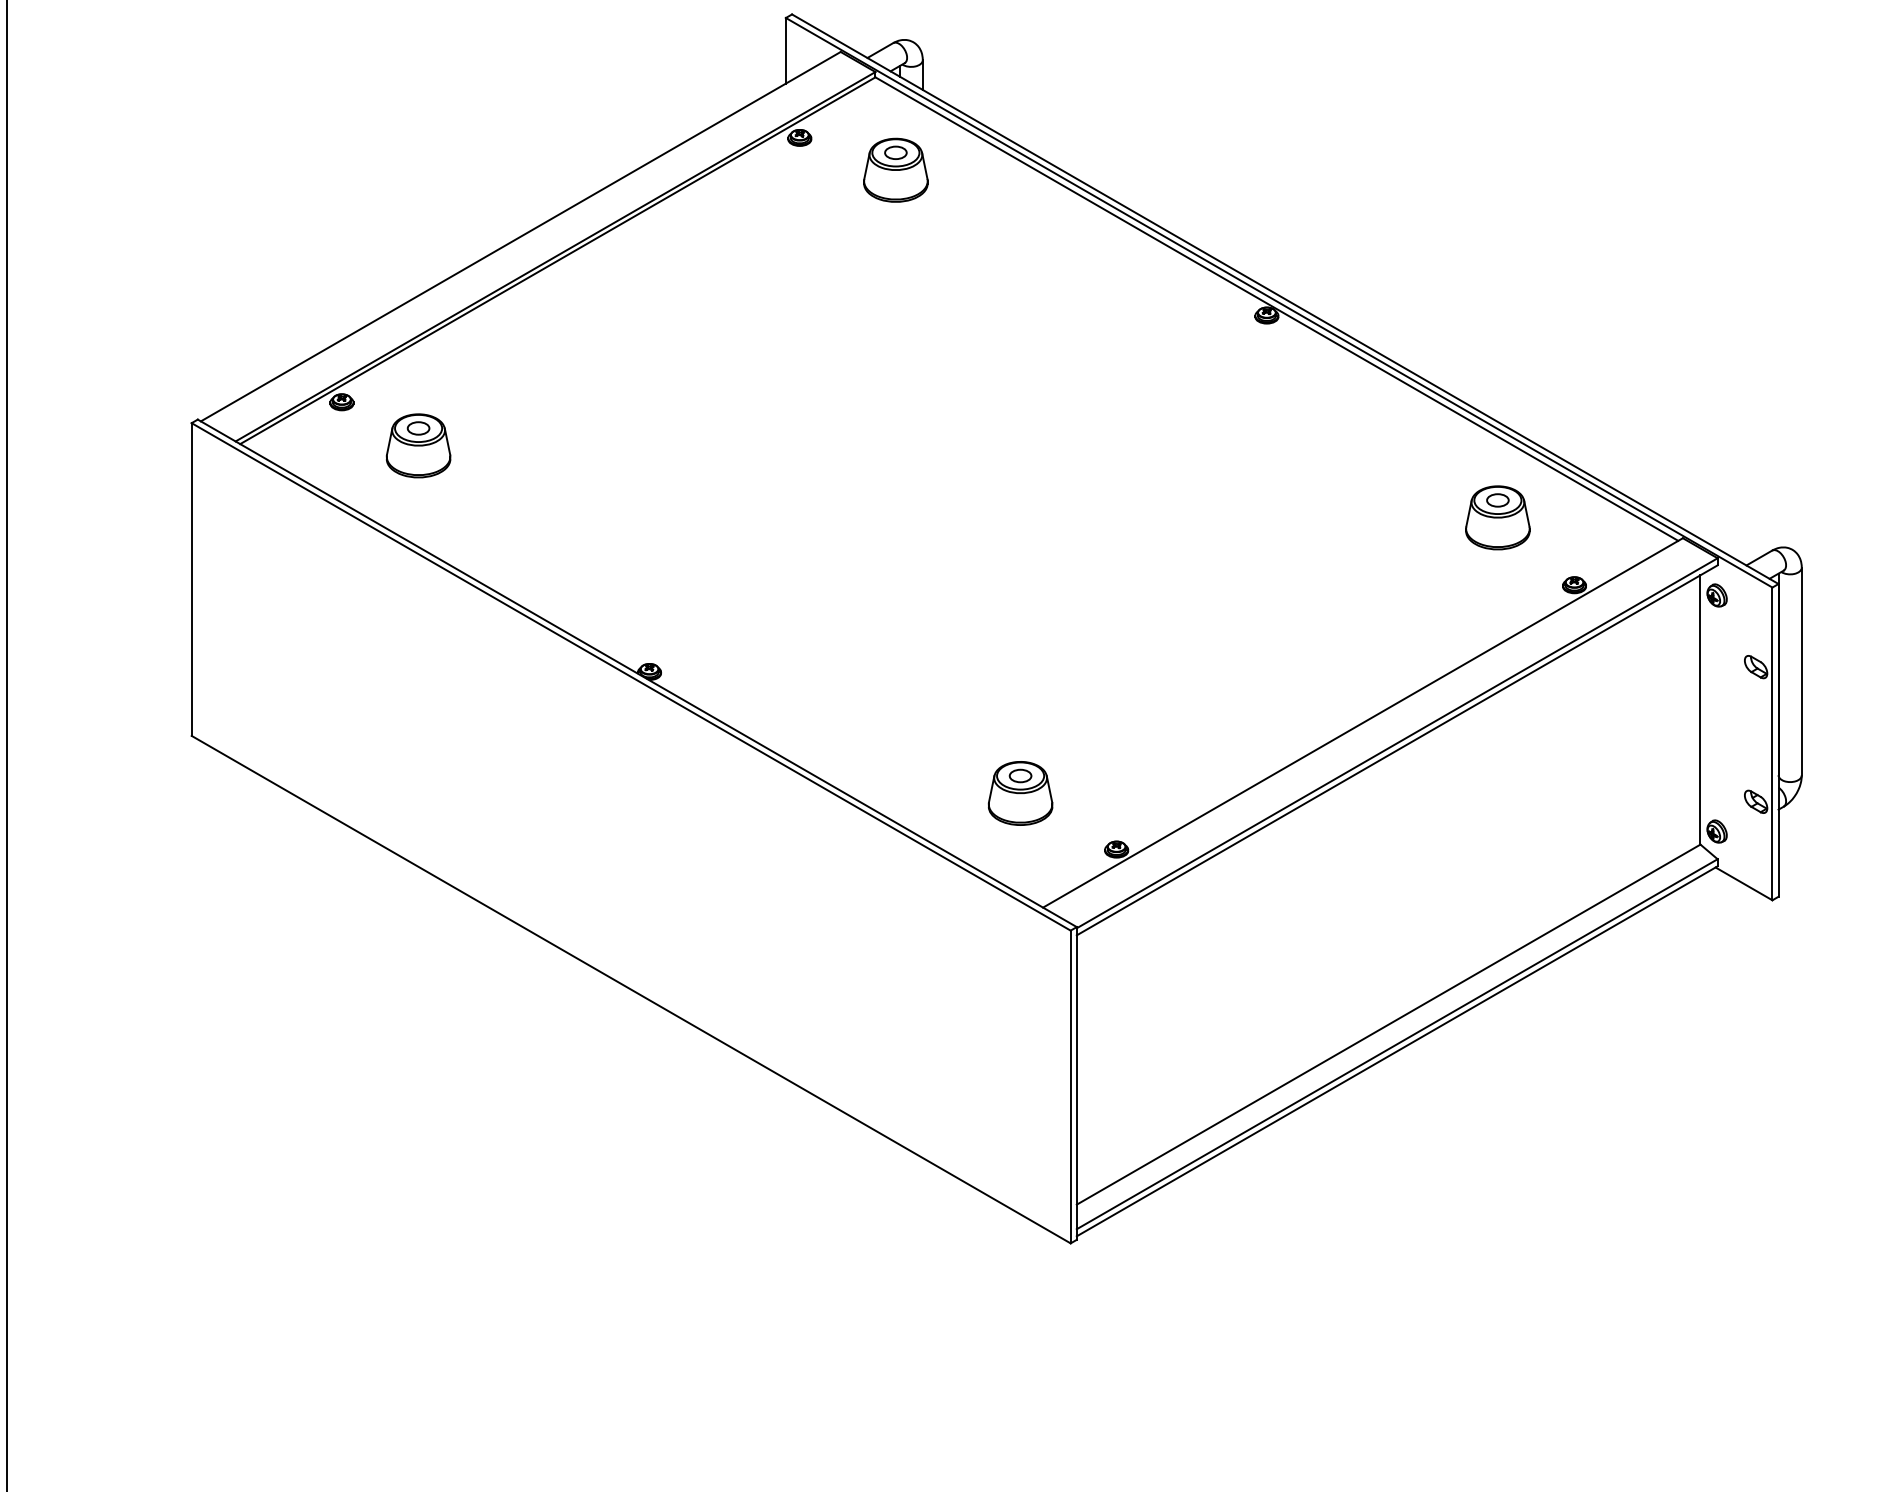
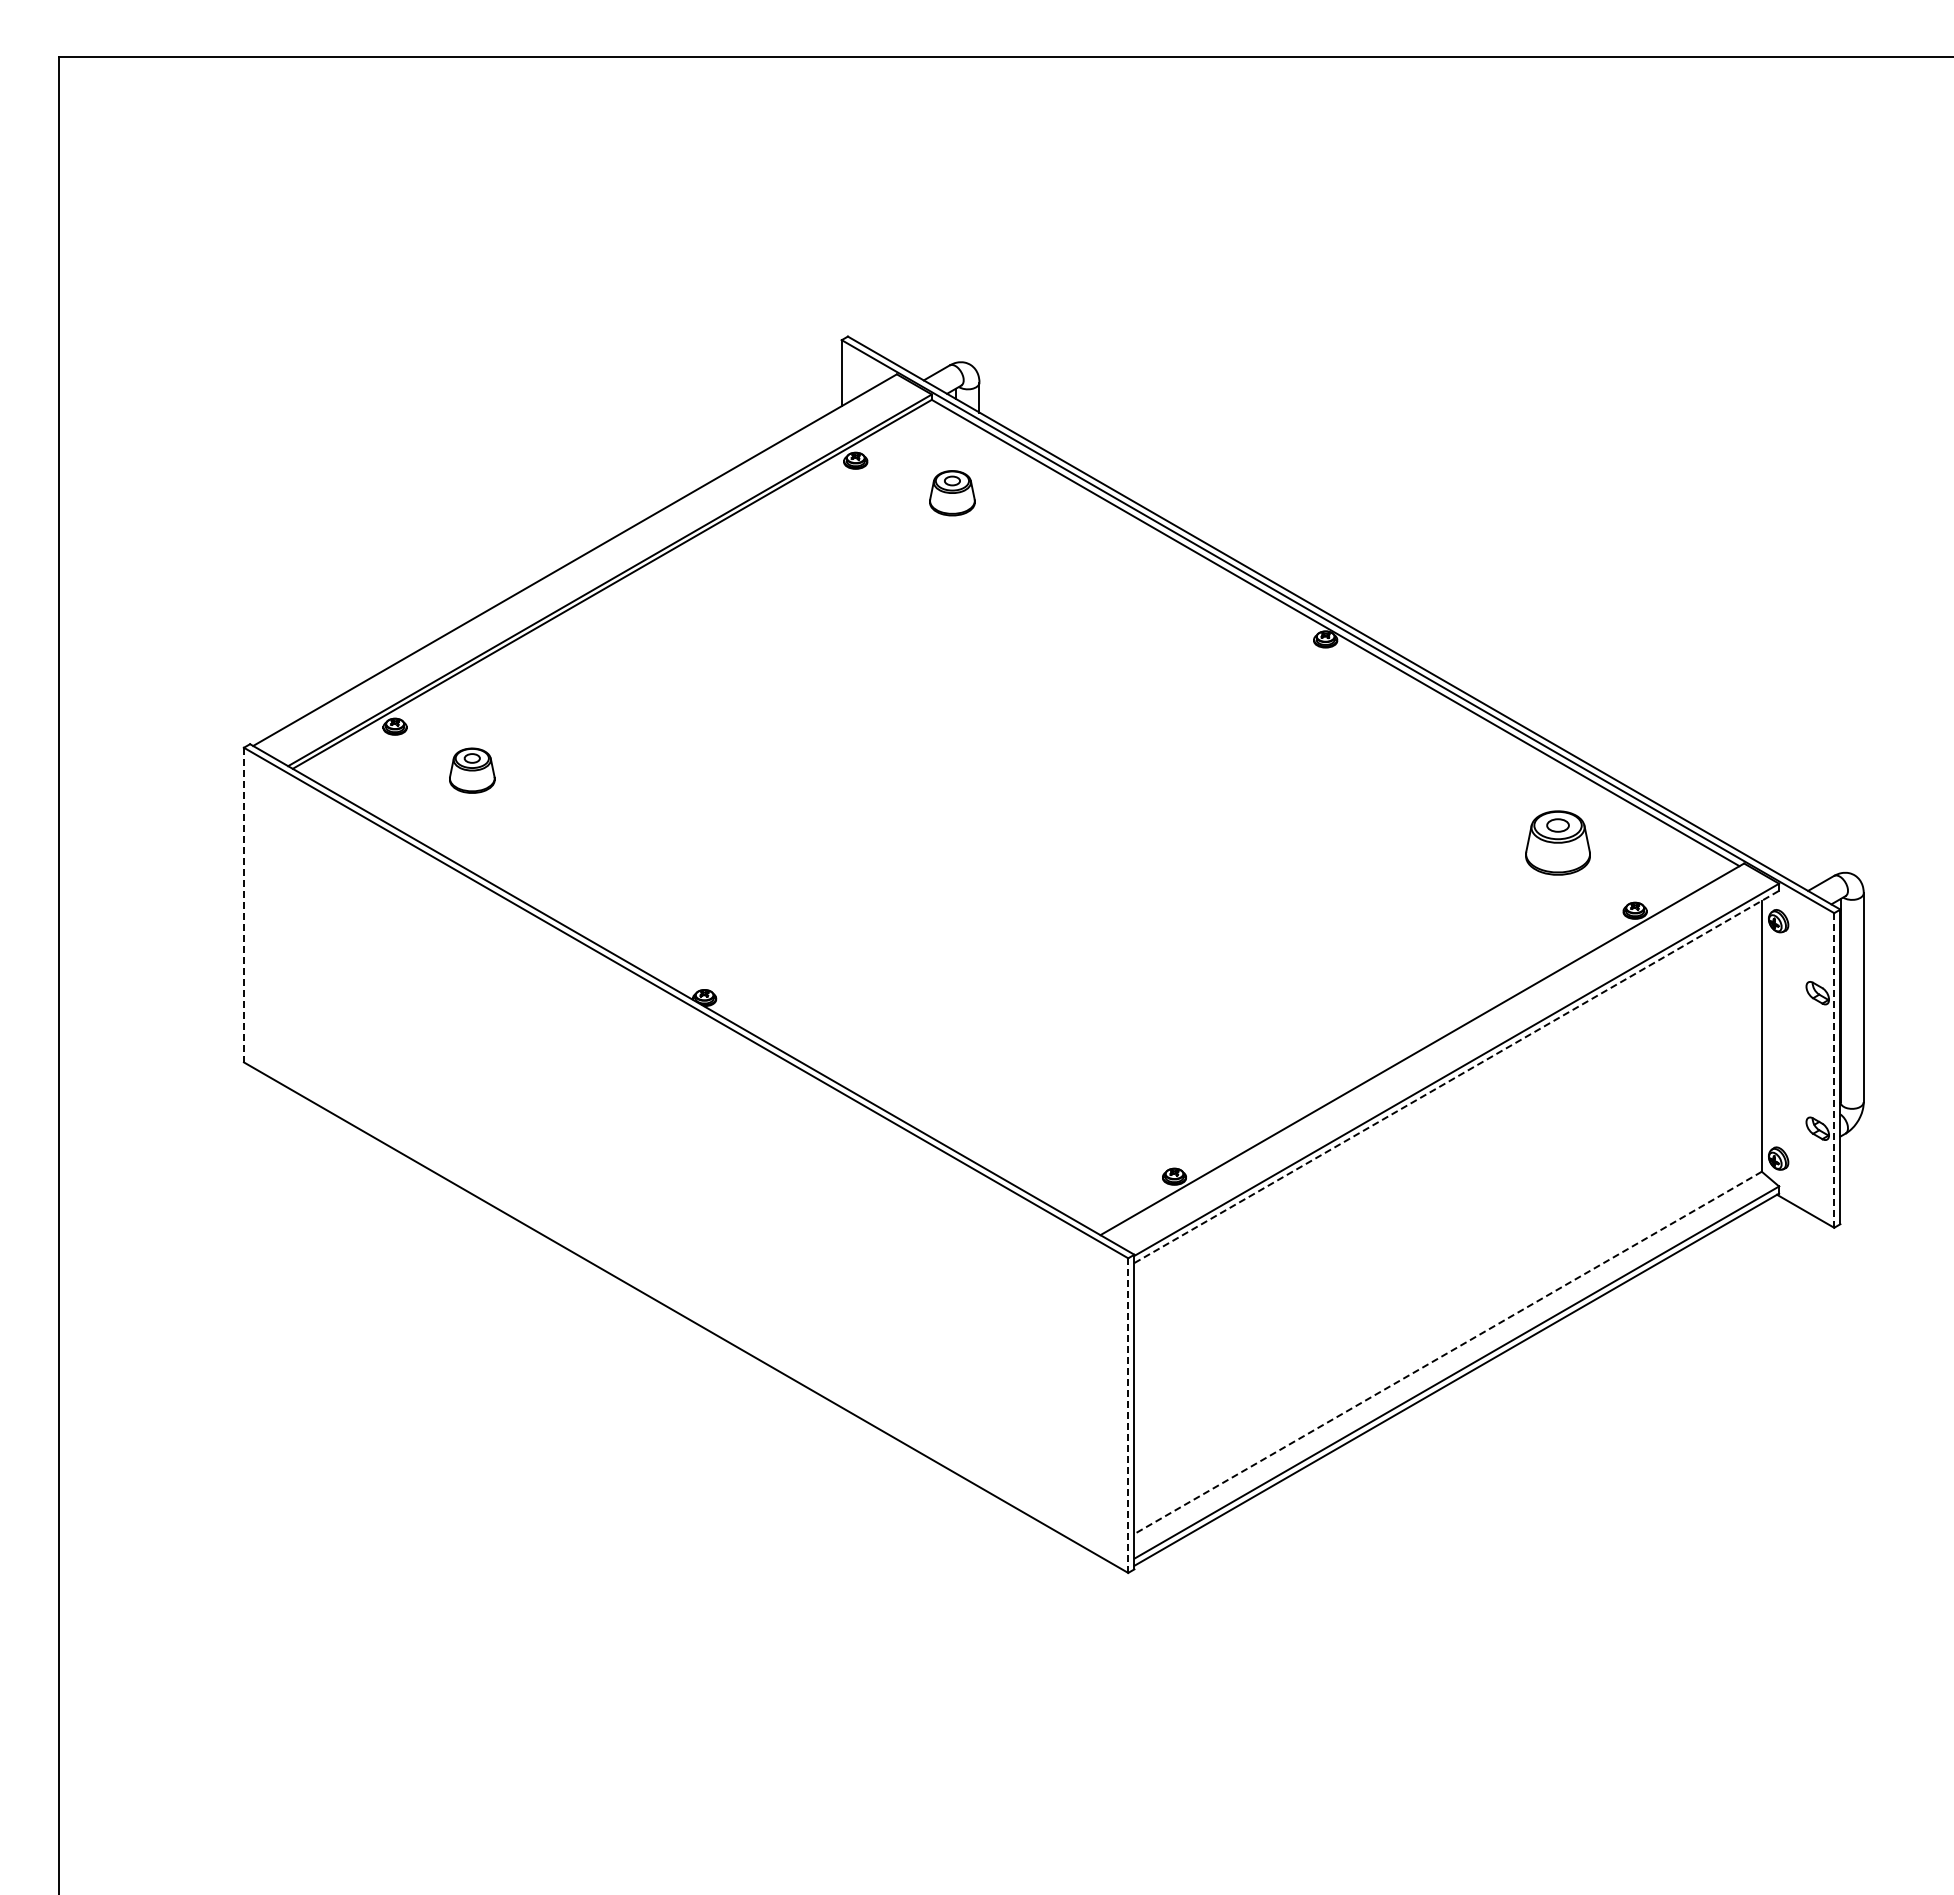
part: (895, 169) -> (952, 492), size x0.7
part: (418, 445) -> (472, 770), size x0.7
line: (191, 579) -> (243, 905), solid -> dashed
line: (1772, 742) -> (1834, 1069), solid -> dashed
line: (1397, 749) -> (1457, 1076), solid -> dashed
part: (1020, 792) -> (1077, 1119), removed
line: (1388, 1025) -> (1447, 1353), solid -> dashed
line: (1070, 1086) -> (1128, 1415), solid -> dashed

